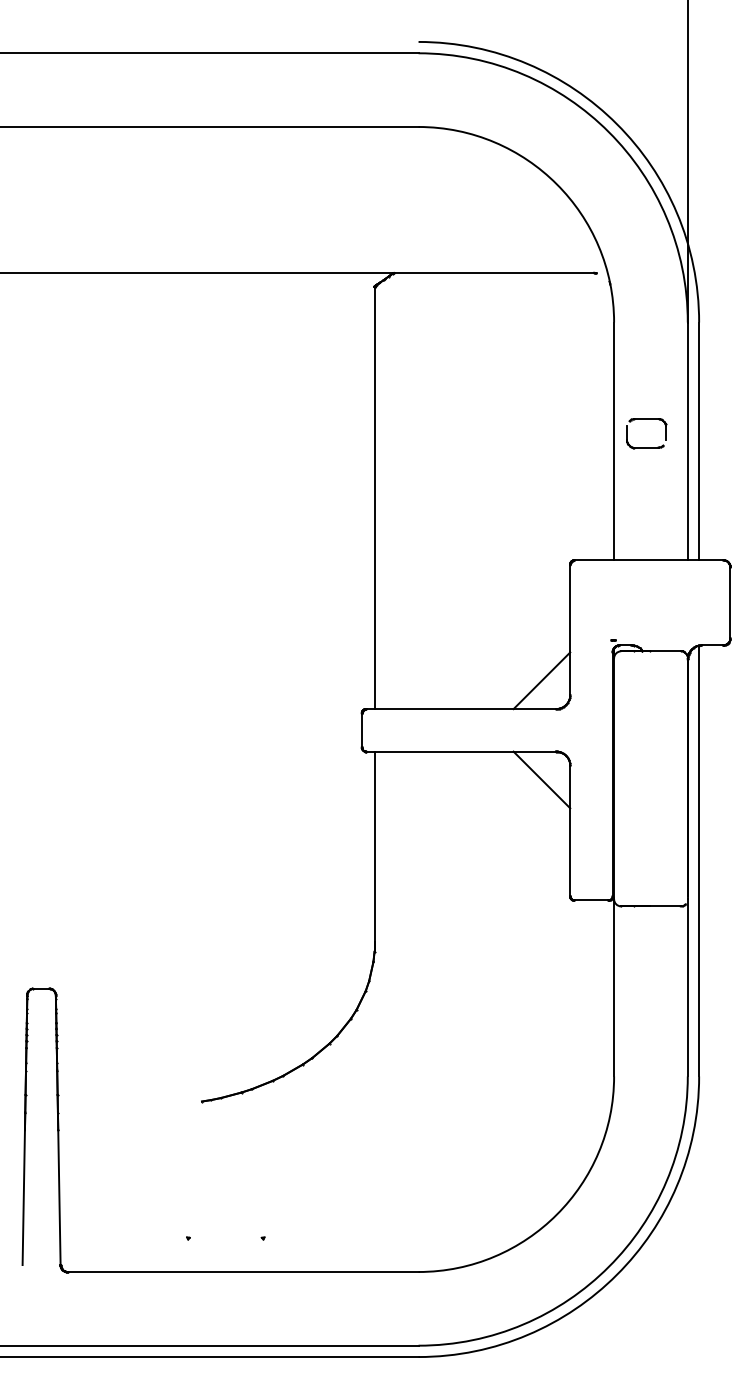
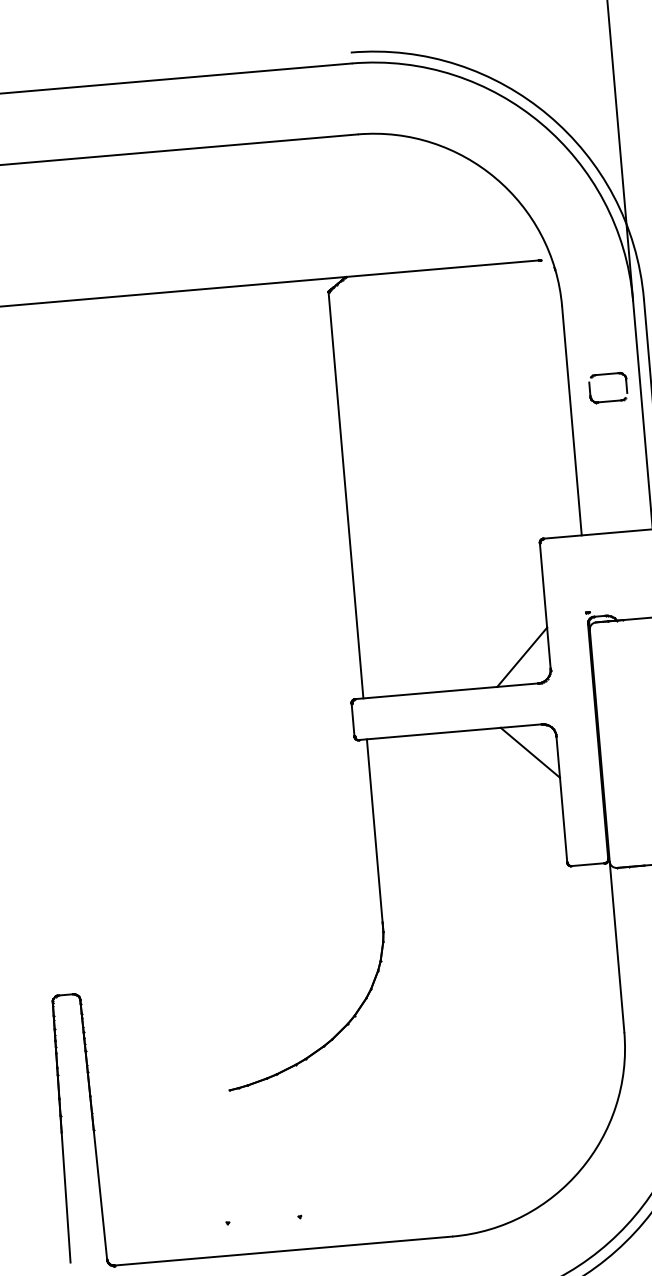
part: (646, 419) -> (607, 374), moved

